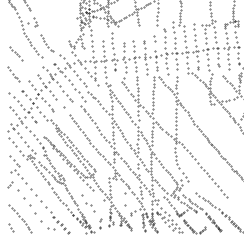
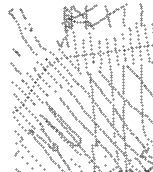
part: (16, 53) -> (16, 52), size x0.6

